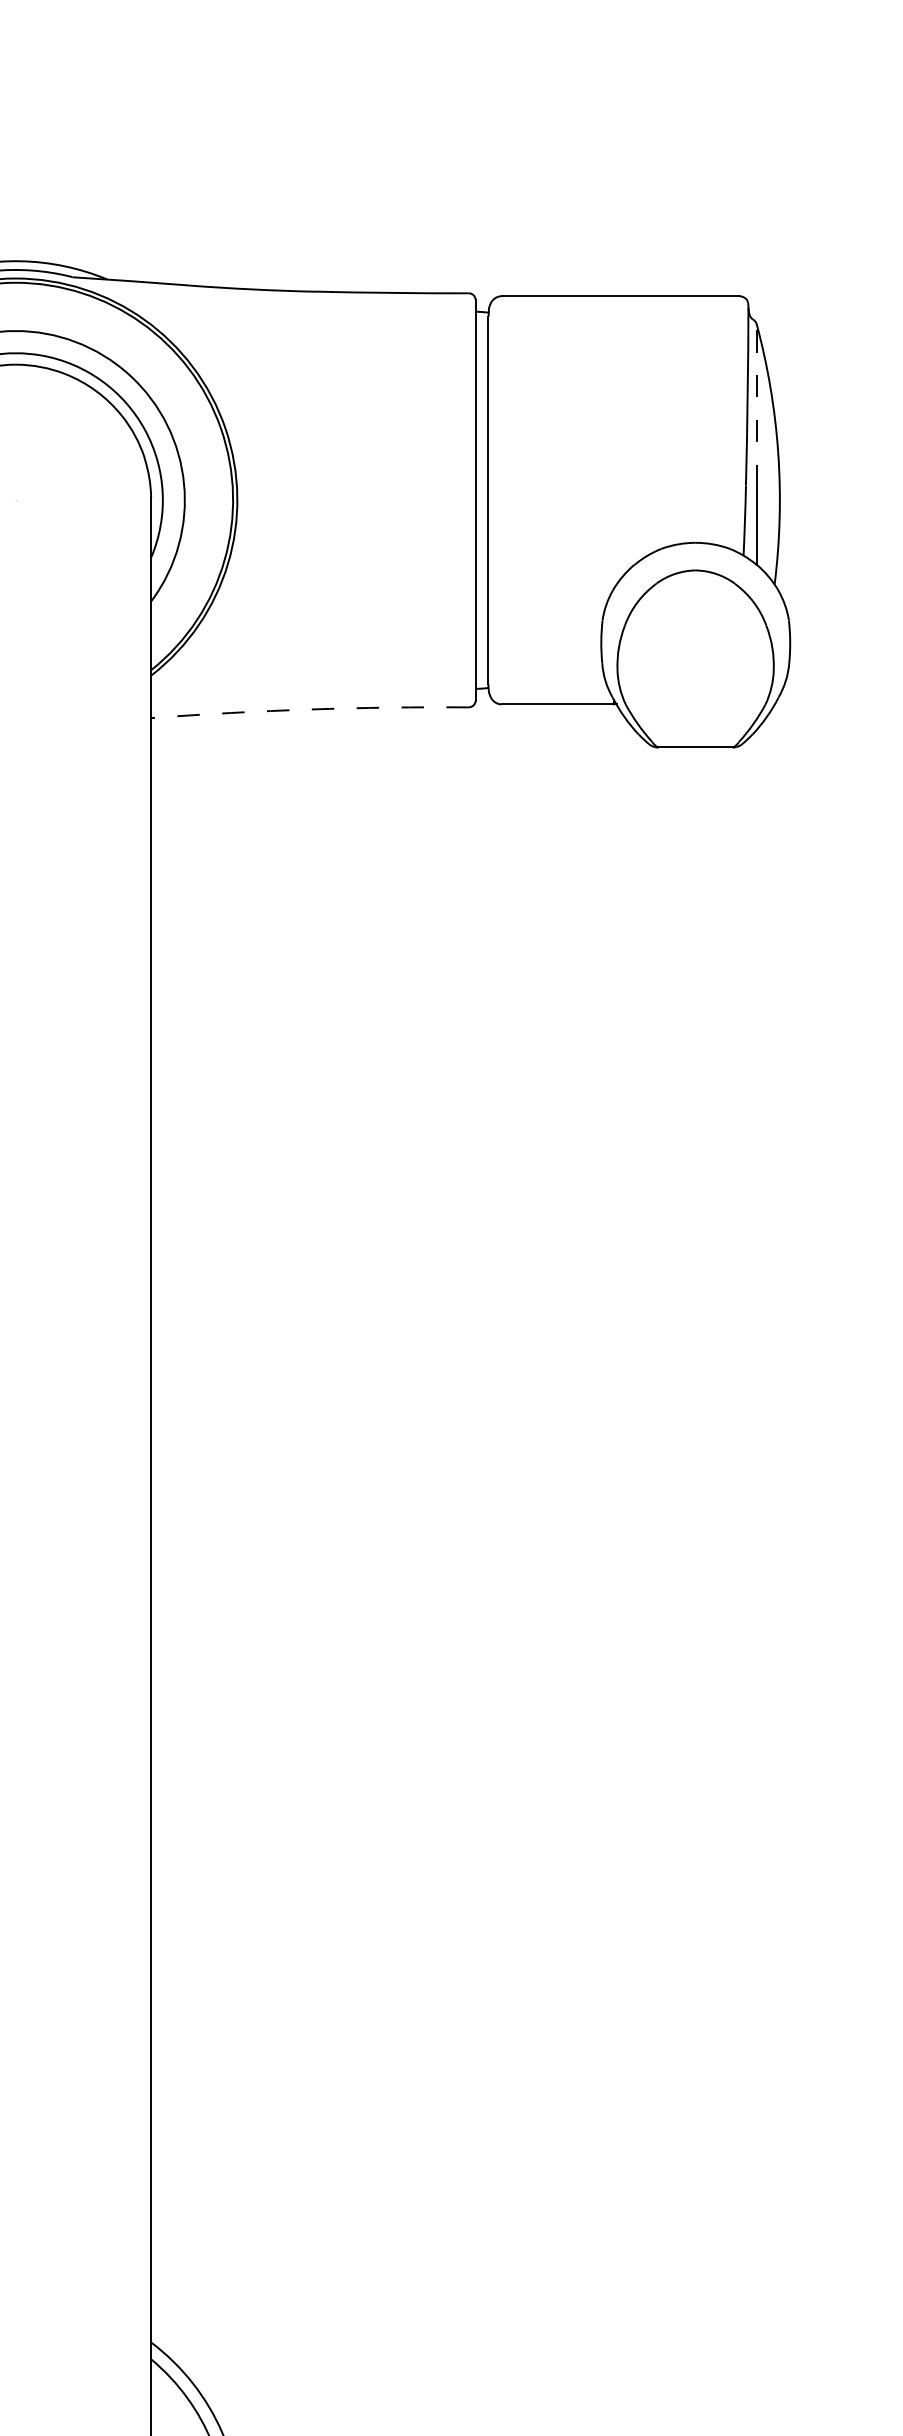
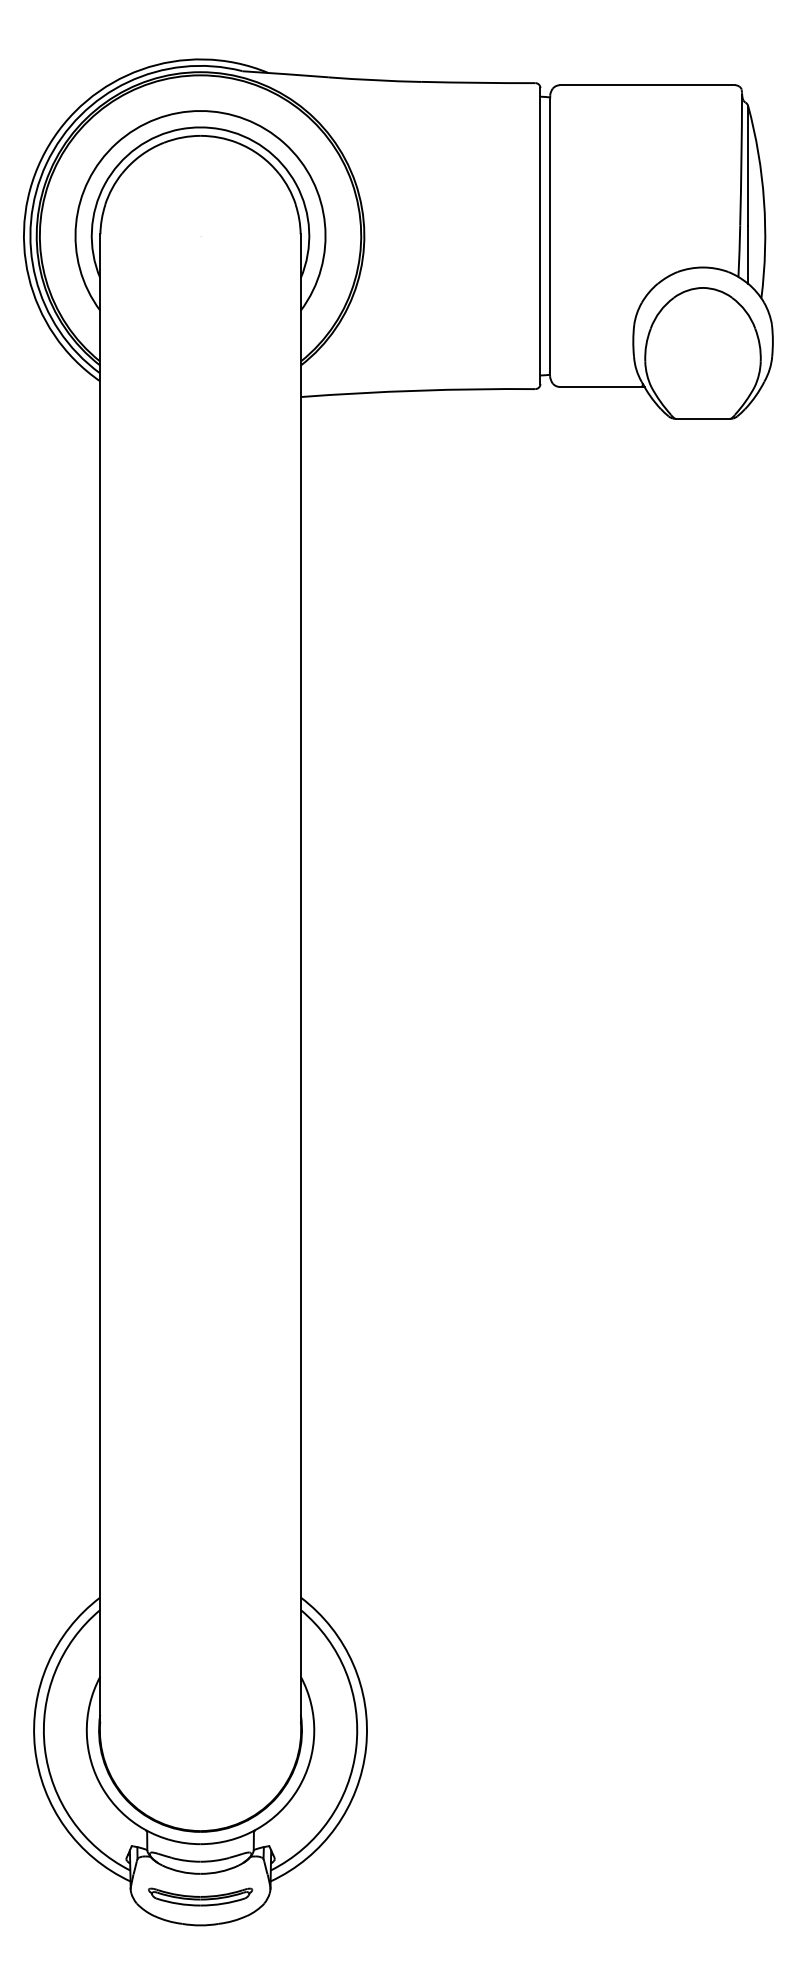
line: (757, 404) -> (748, 165), dashed -> solid
arc: (310, 709) -> (418, 390), dashed -> solid

